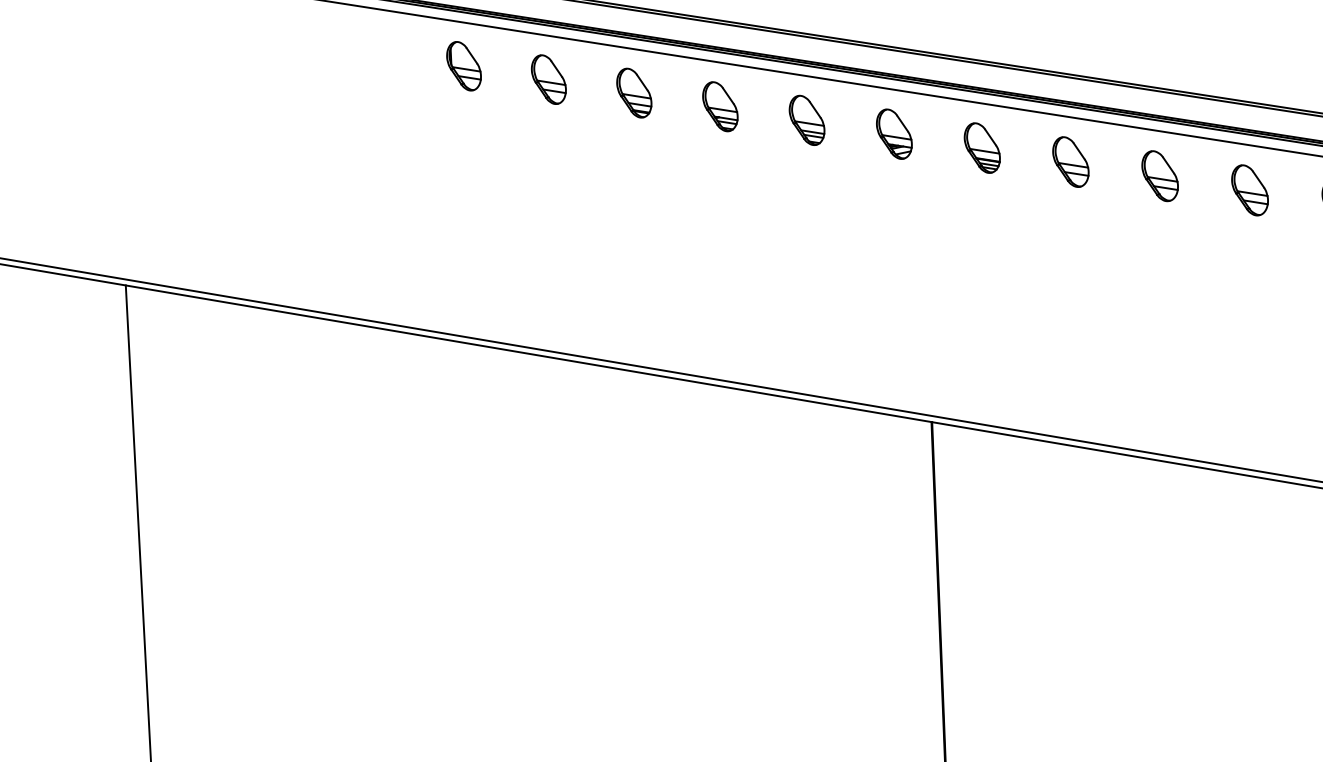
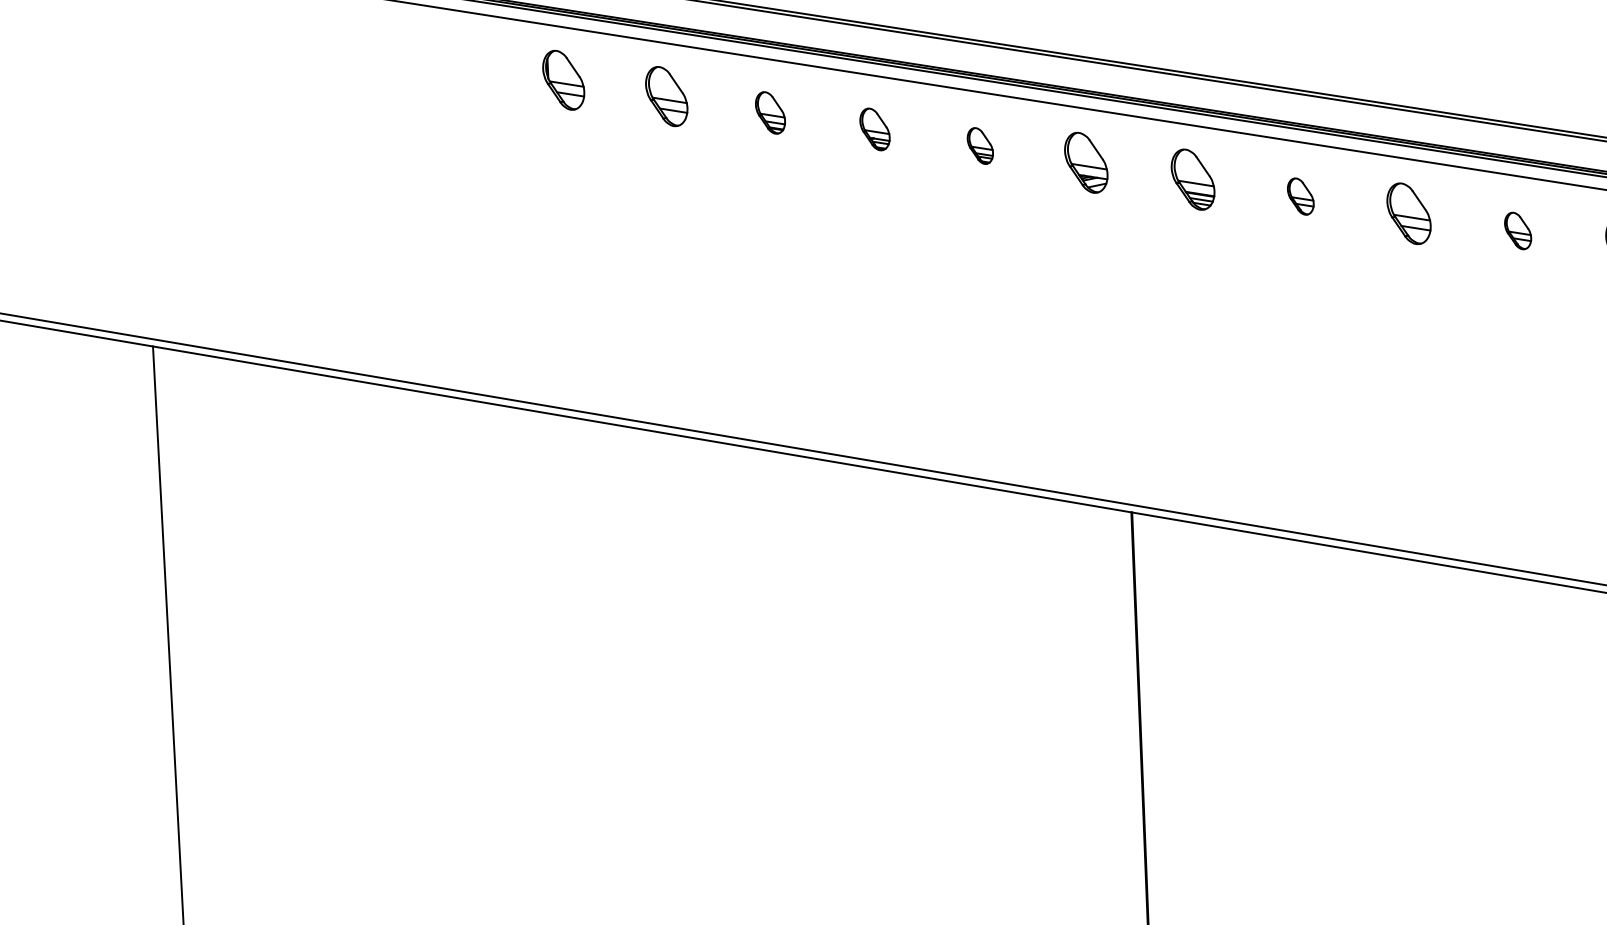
part: (634, 92) -> (770, 112), size x0.7
part: (719, 106) -> (874, 129), size x0.7
part: (807, 119) -> (980, 145), size x0.6
part: (1070, 161) -> (1300, 196), size x0.6
part: (1249, 189) -> (1517, 230), size x0.6

